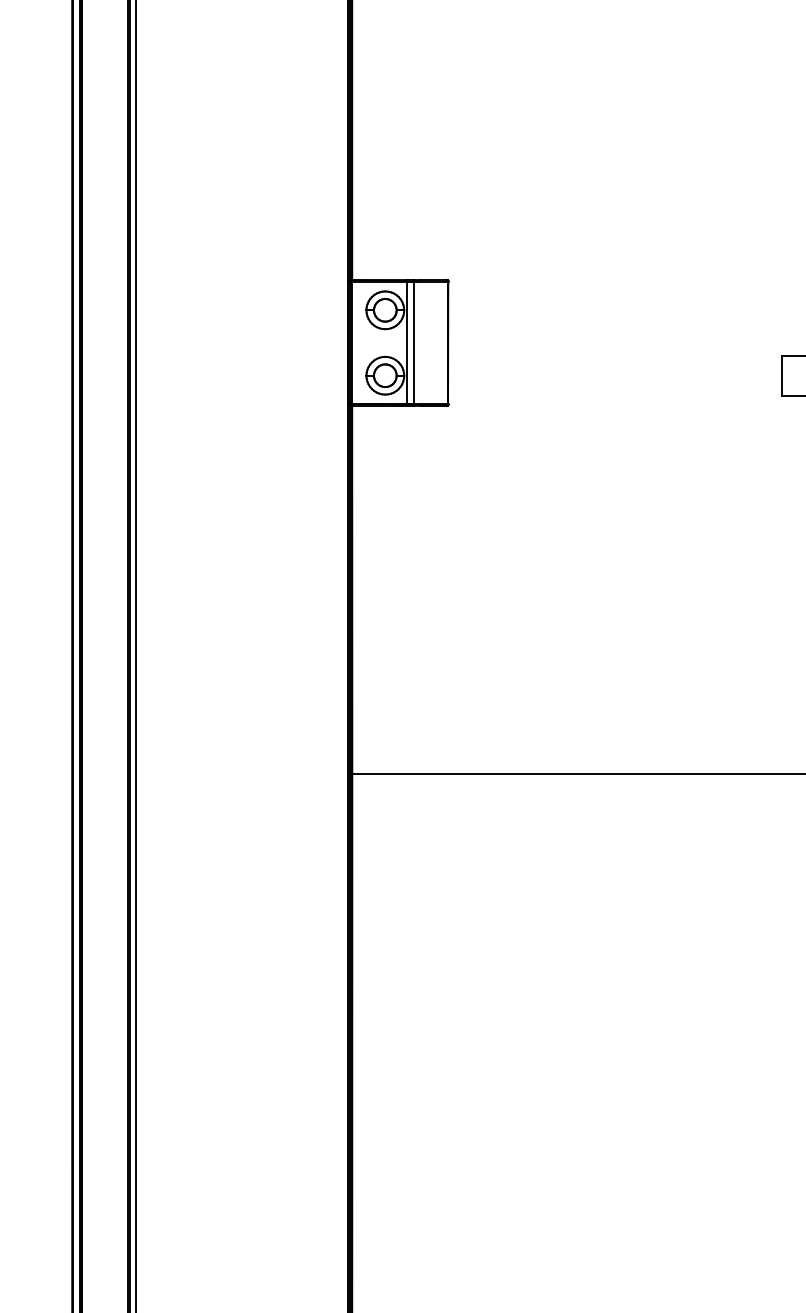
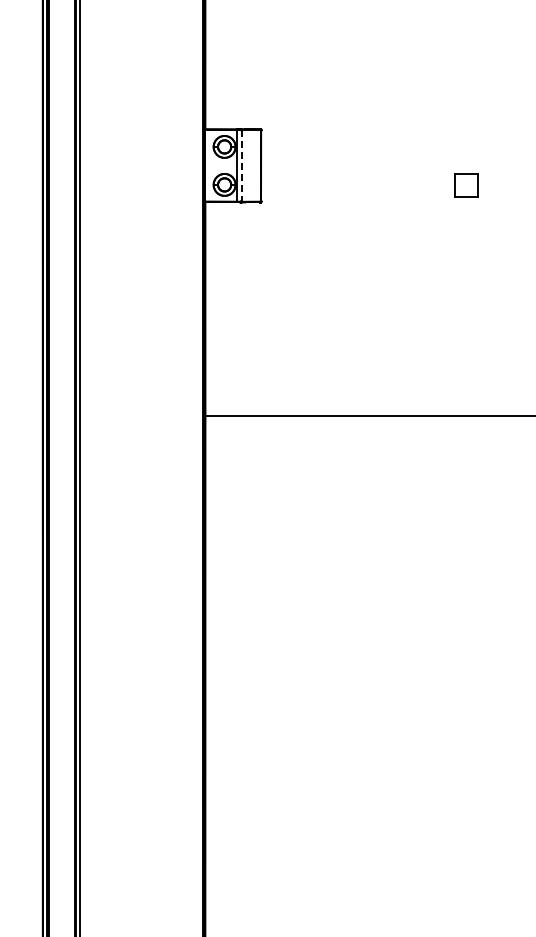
line: (414, 342) -> (241, 165), solid -> dashed

